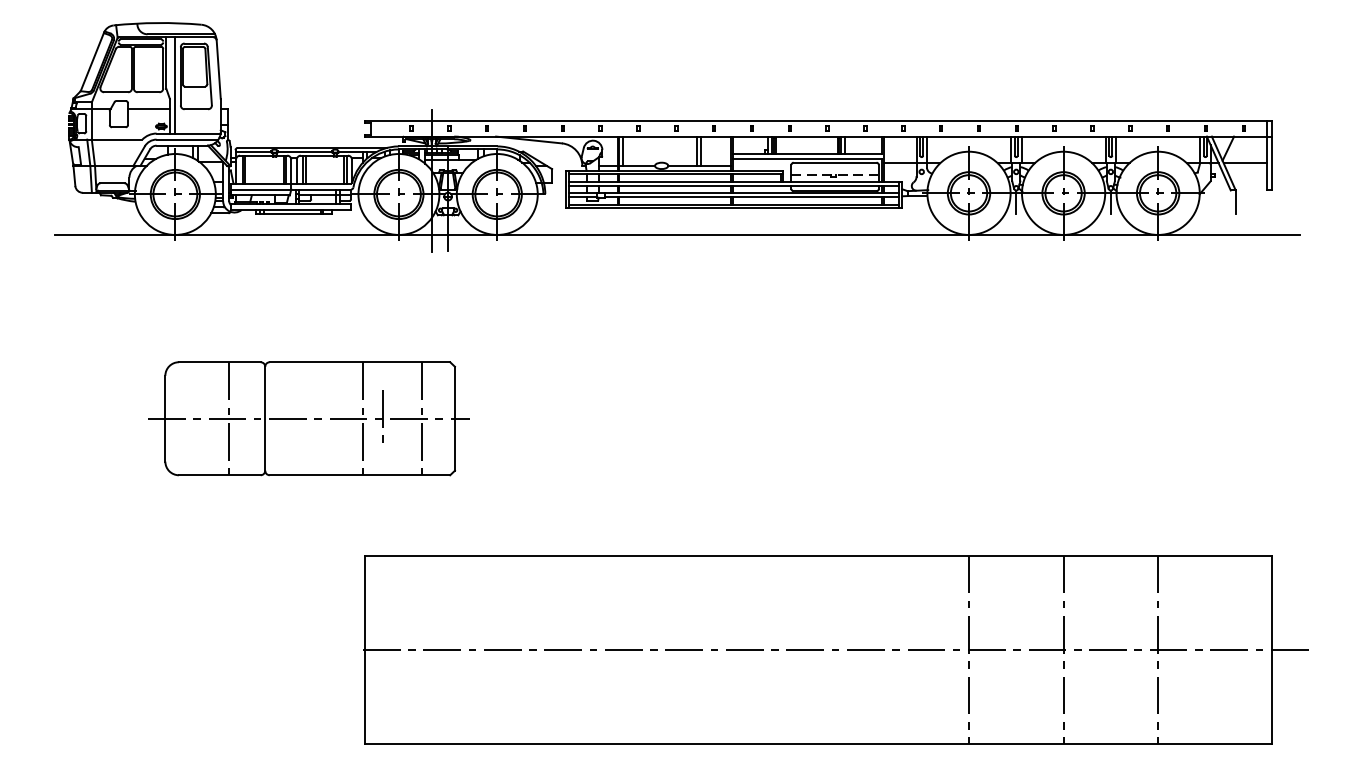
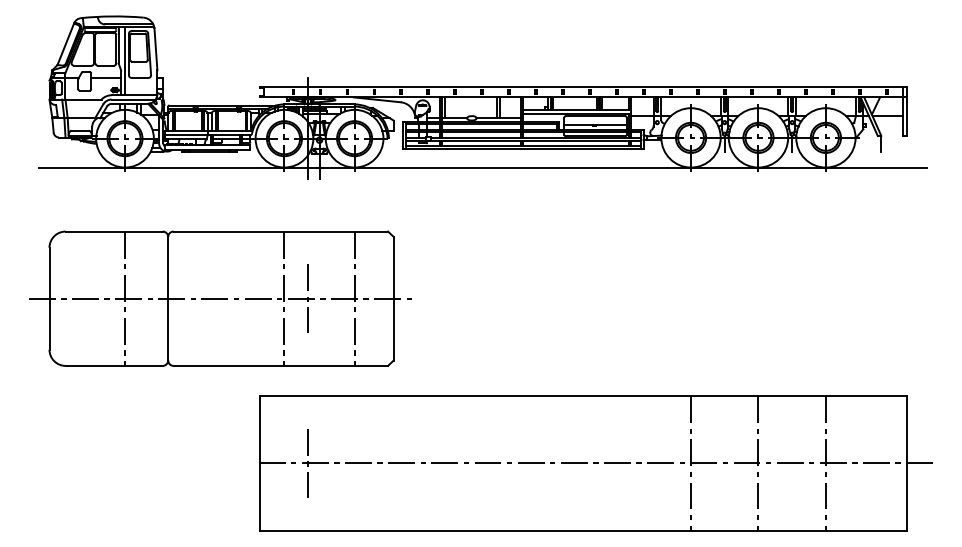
line: (836, 175) -> (596, 125), dashed -> solid
part: (309, 418) -> (220, 298), size x1.67
line: (431, 648) -> (307, 462), added

